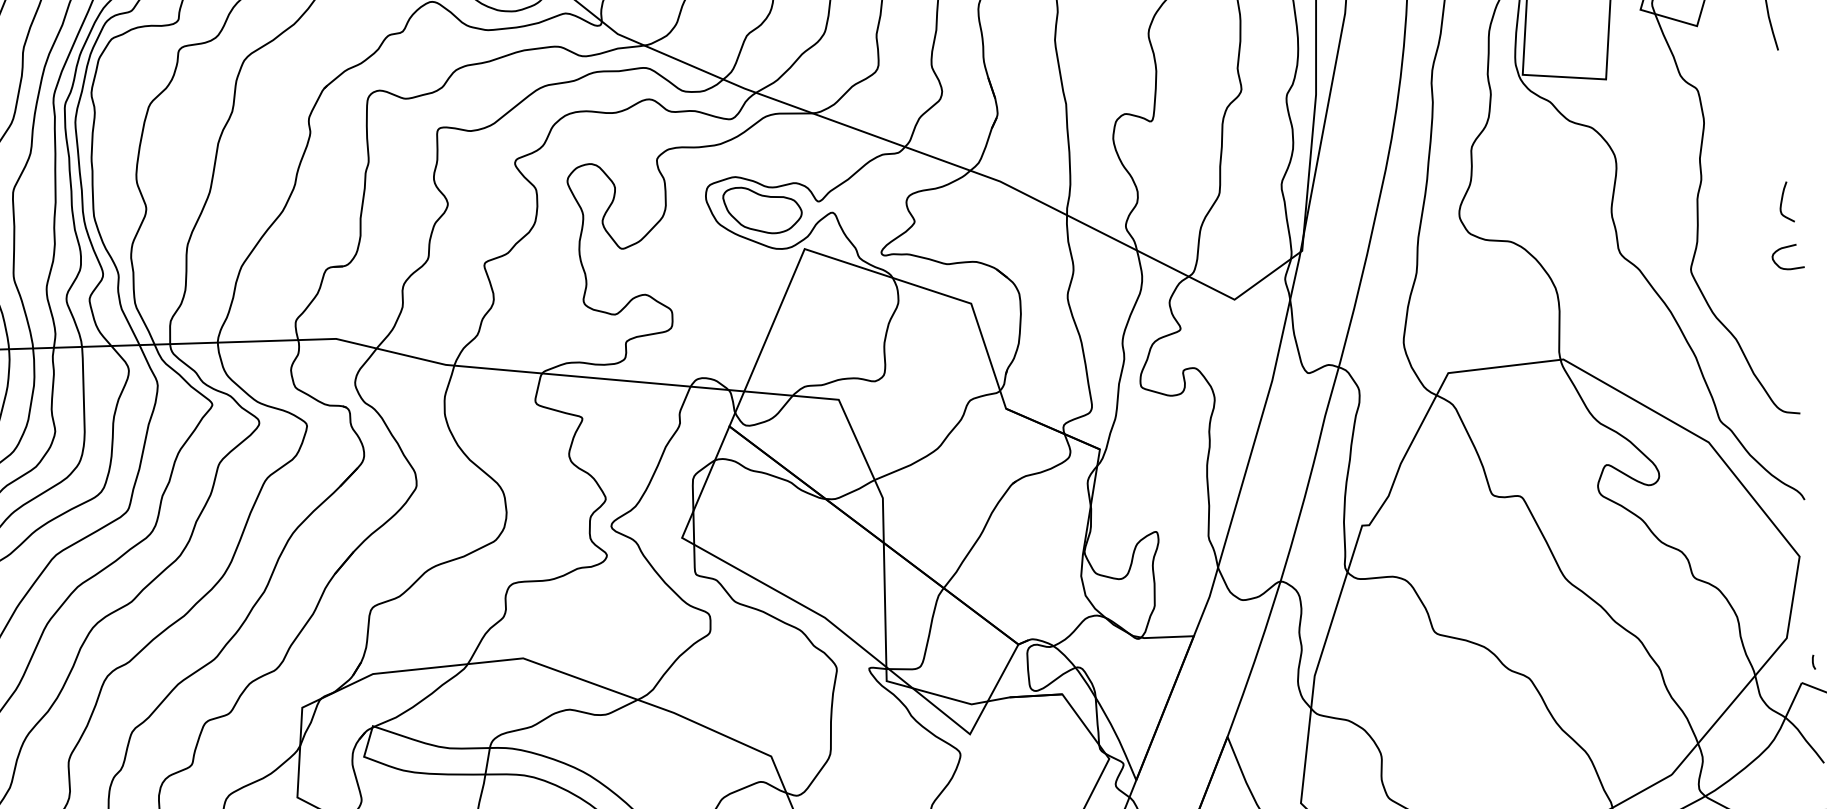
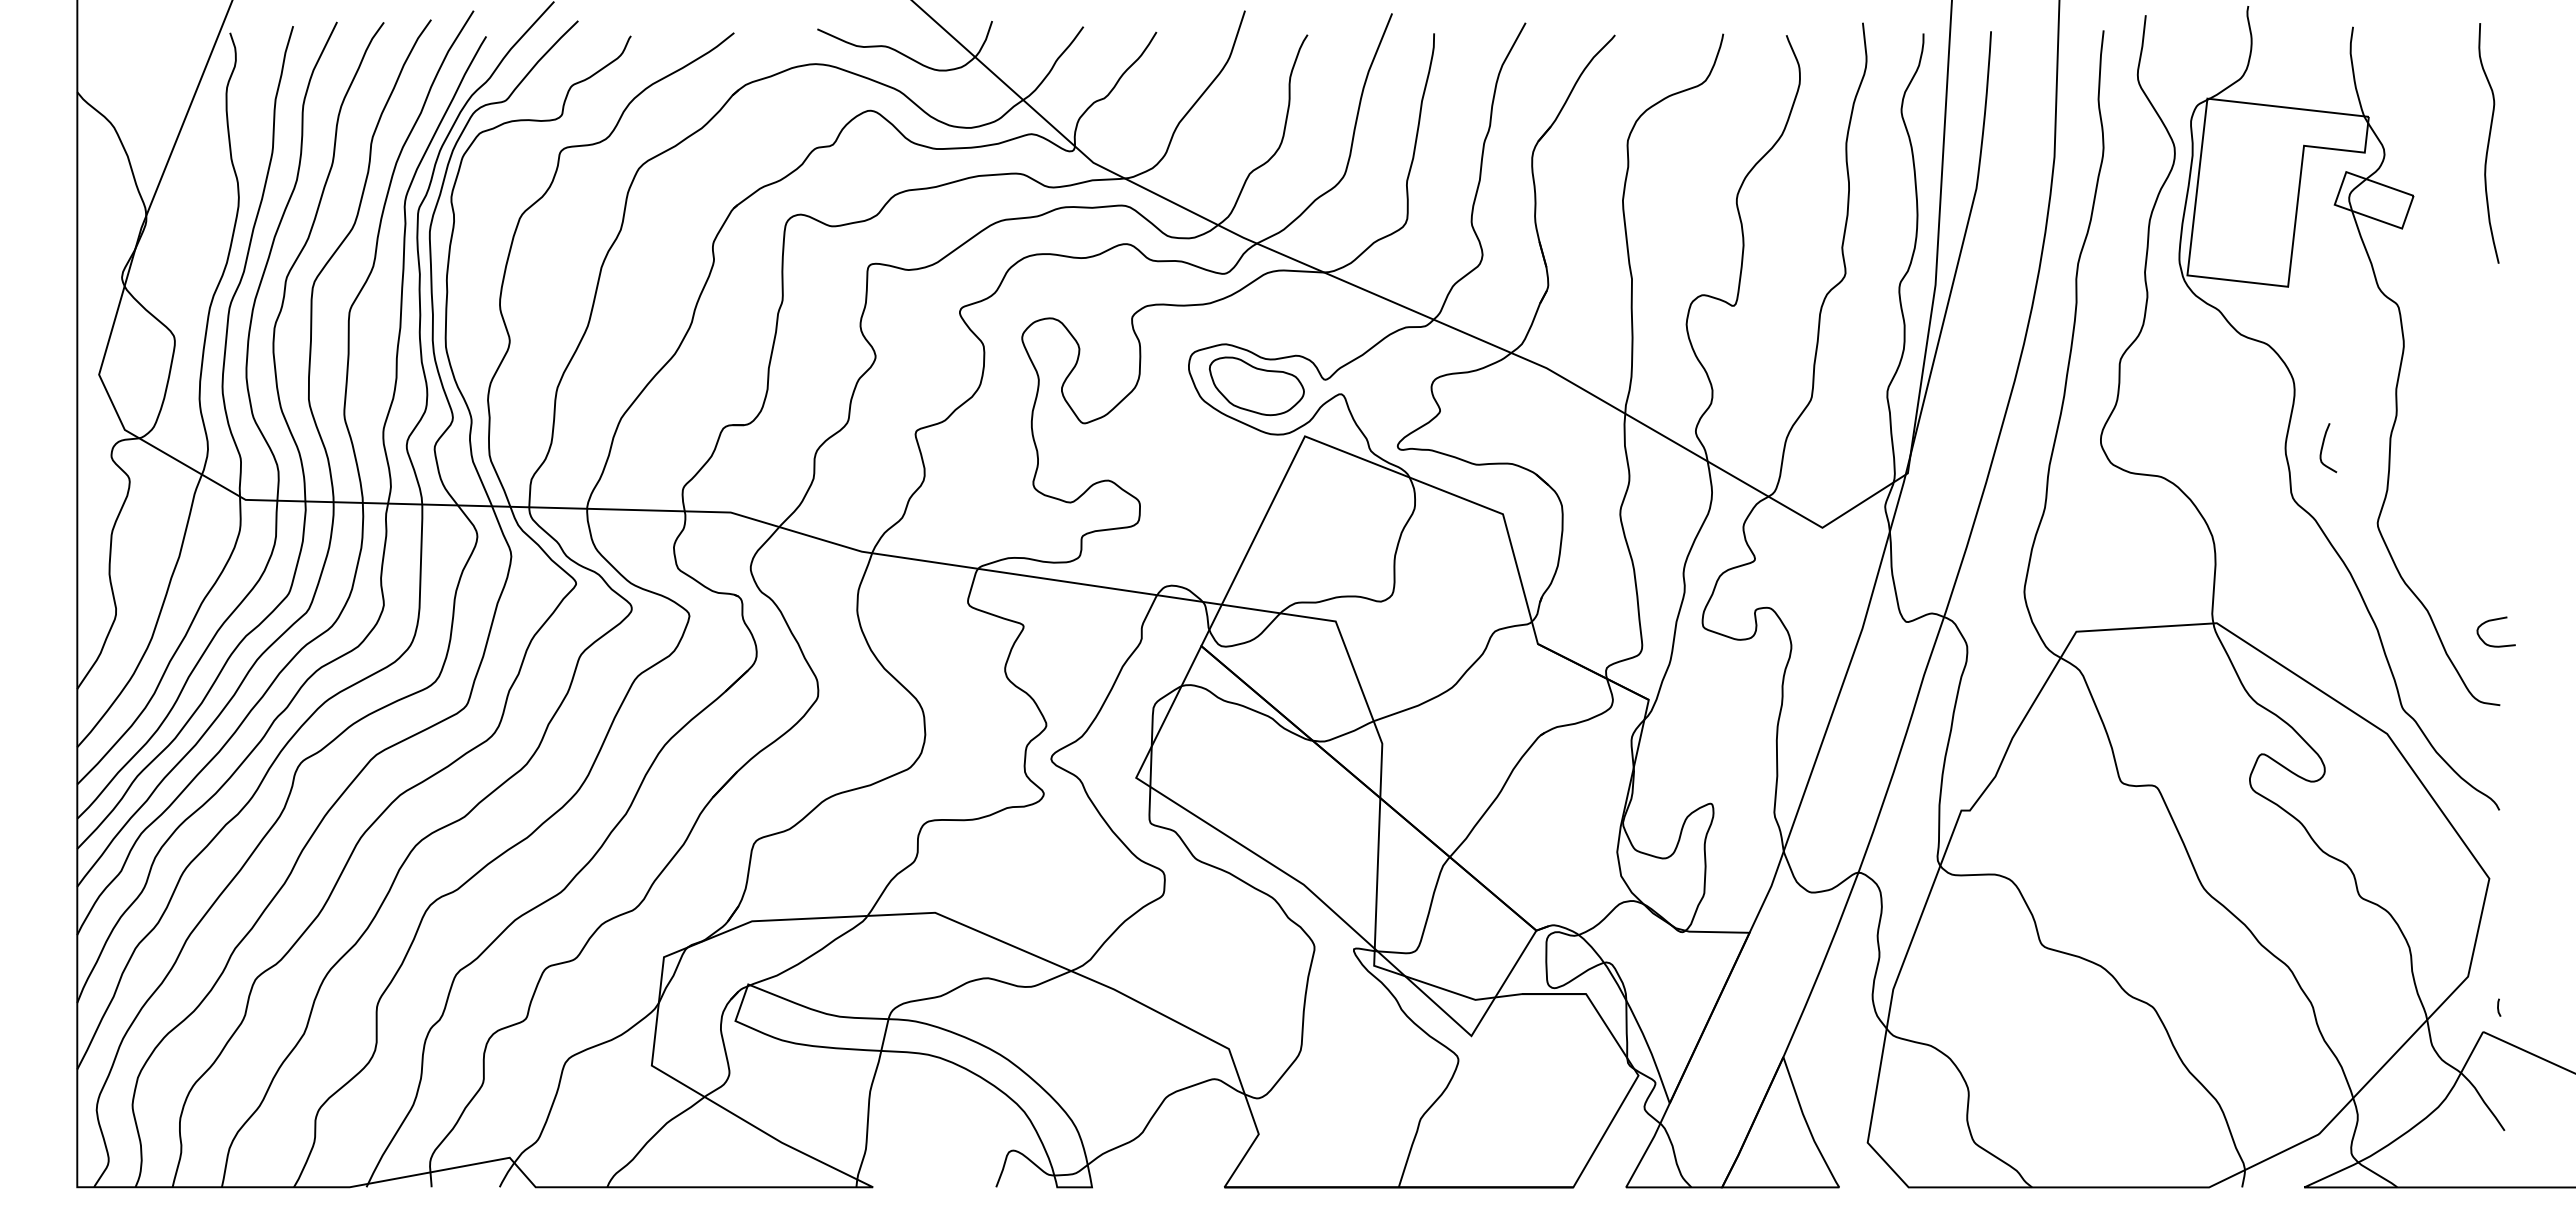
curve: (1782, 201) -> (2323, 447), moved
curve: (1783, 248) -> (2491, 621), moved

